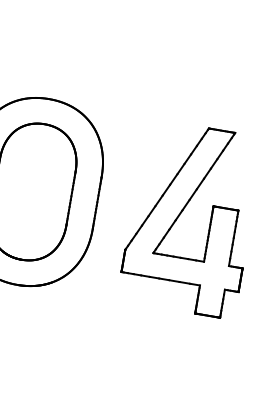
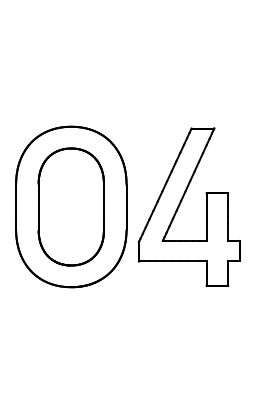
part: (182, 212) -> (181, 202), moved

